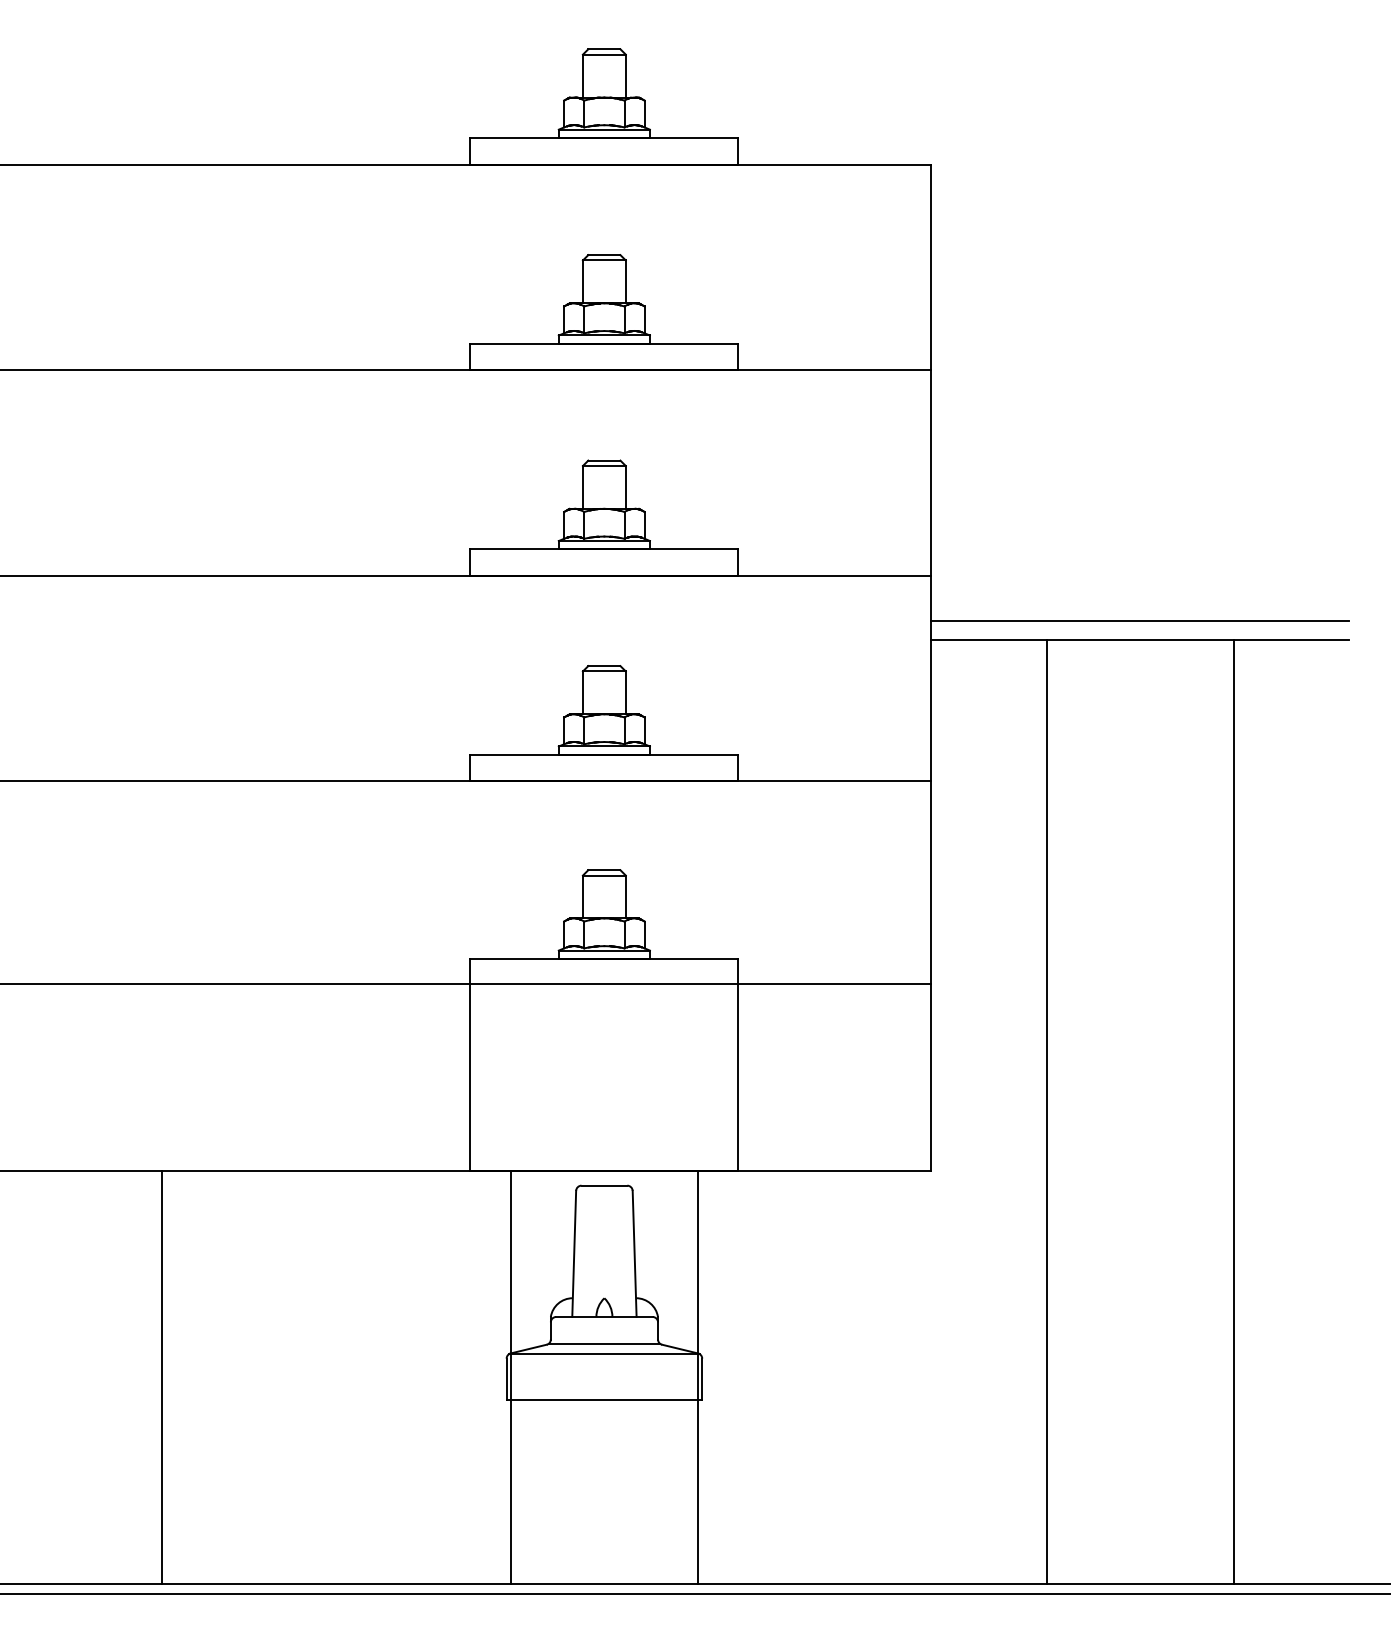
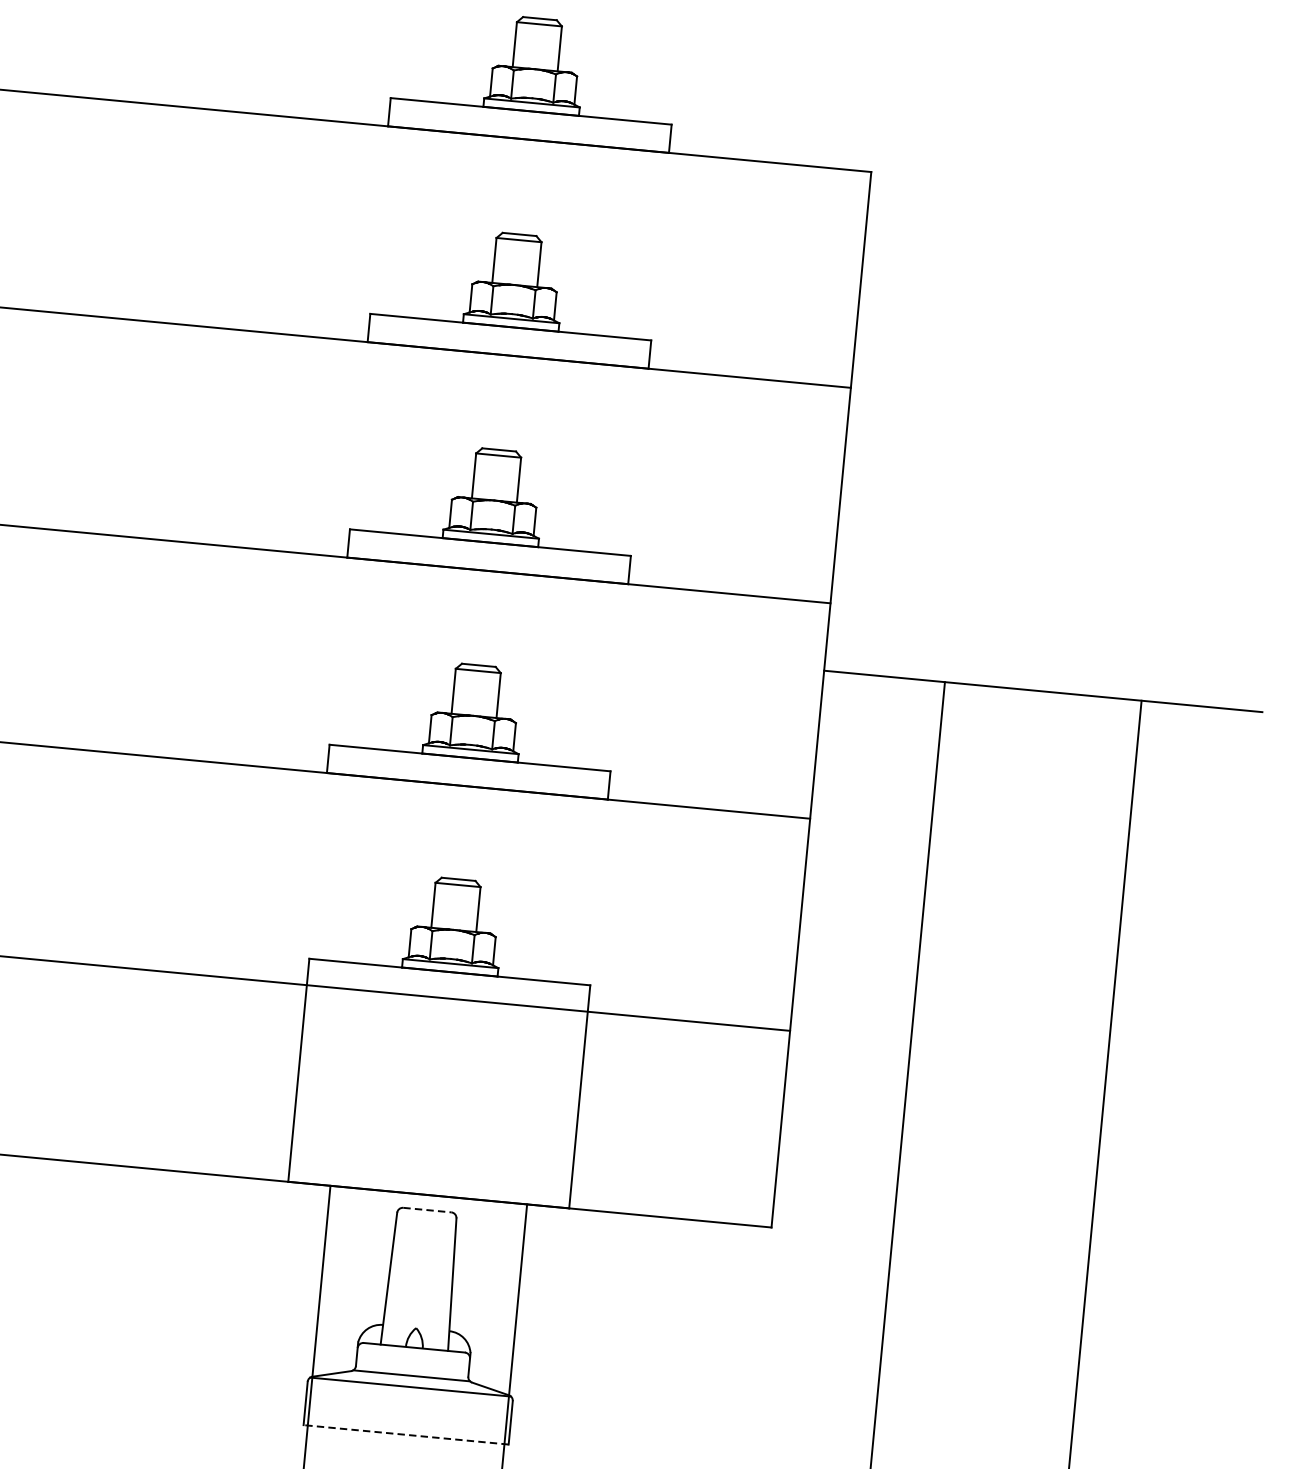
line: (1140, 621) -> (1045, 671), removed
line: (604, 1185) -> (427, 1209), solid -> dashed
line: (604, 1400) -> (406, 1435), solid -> dashed

